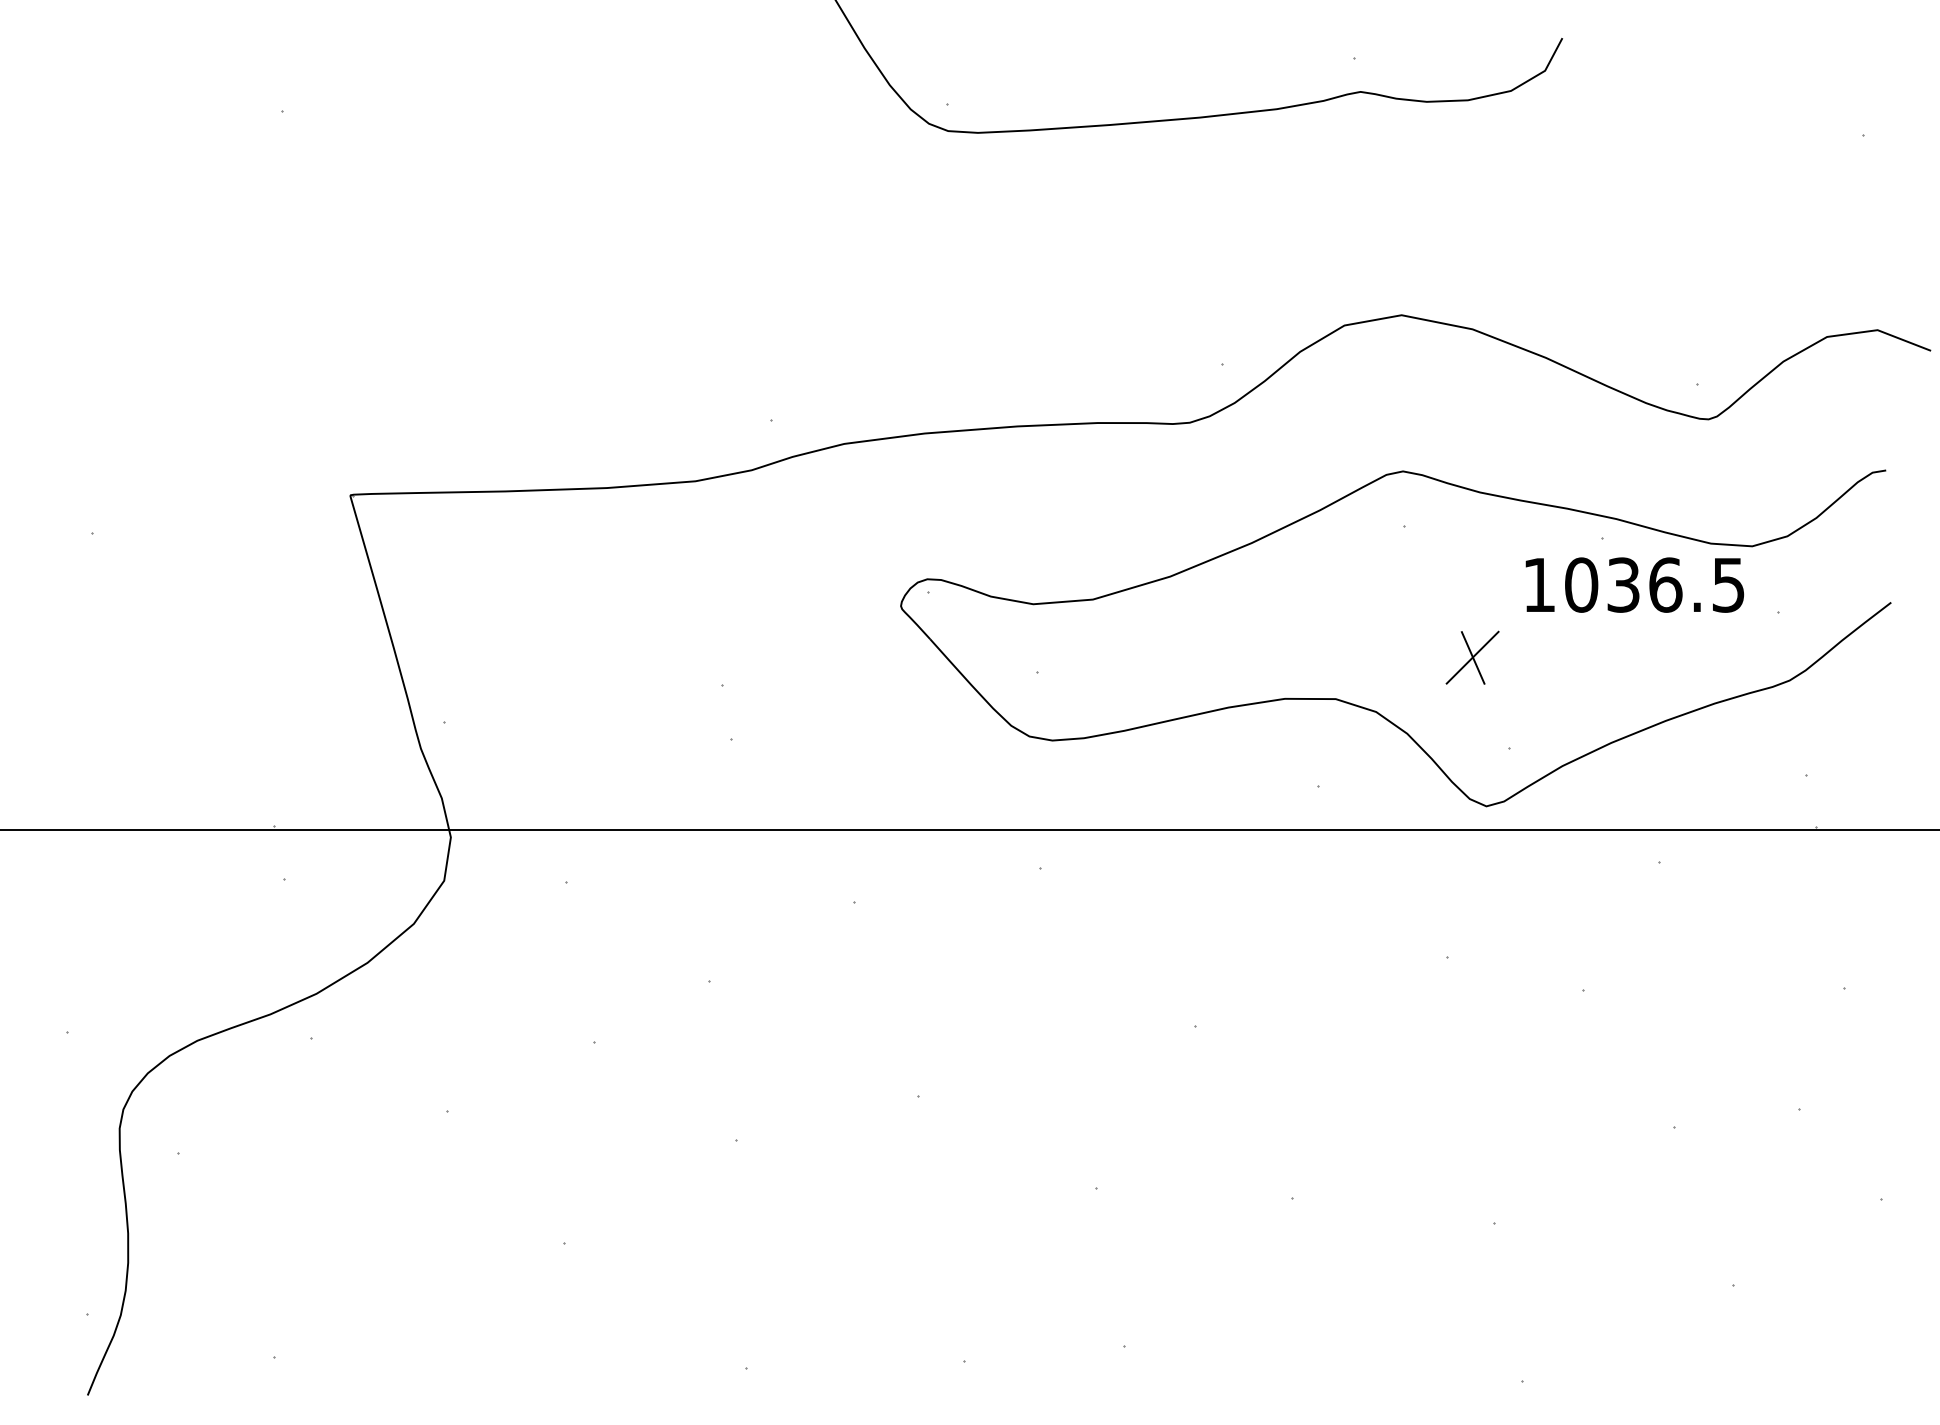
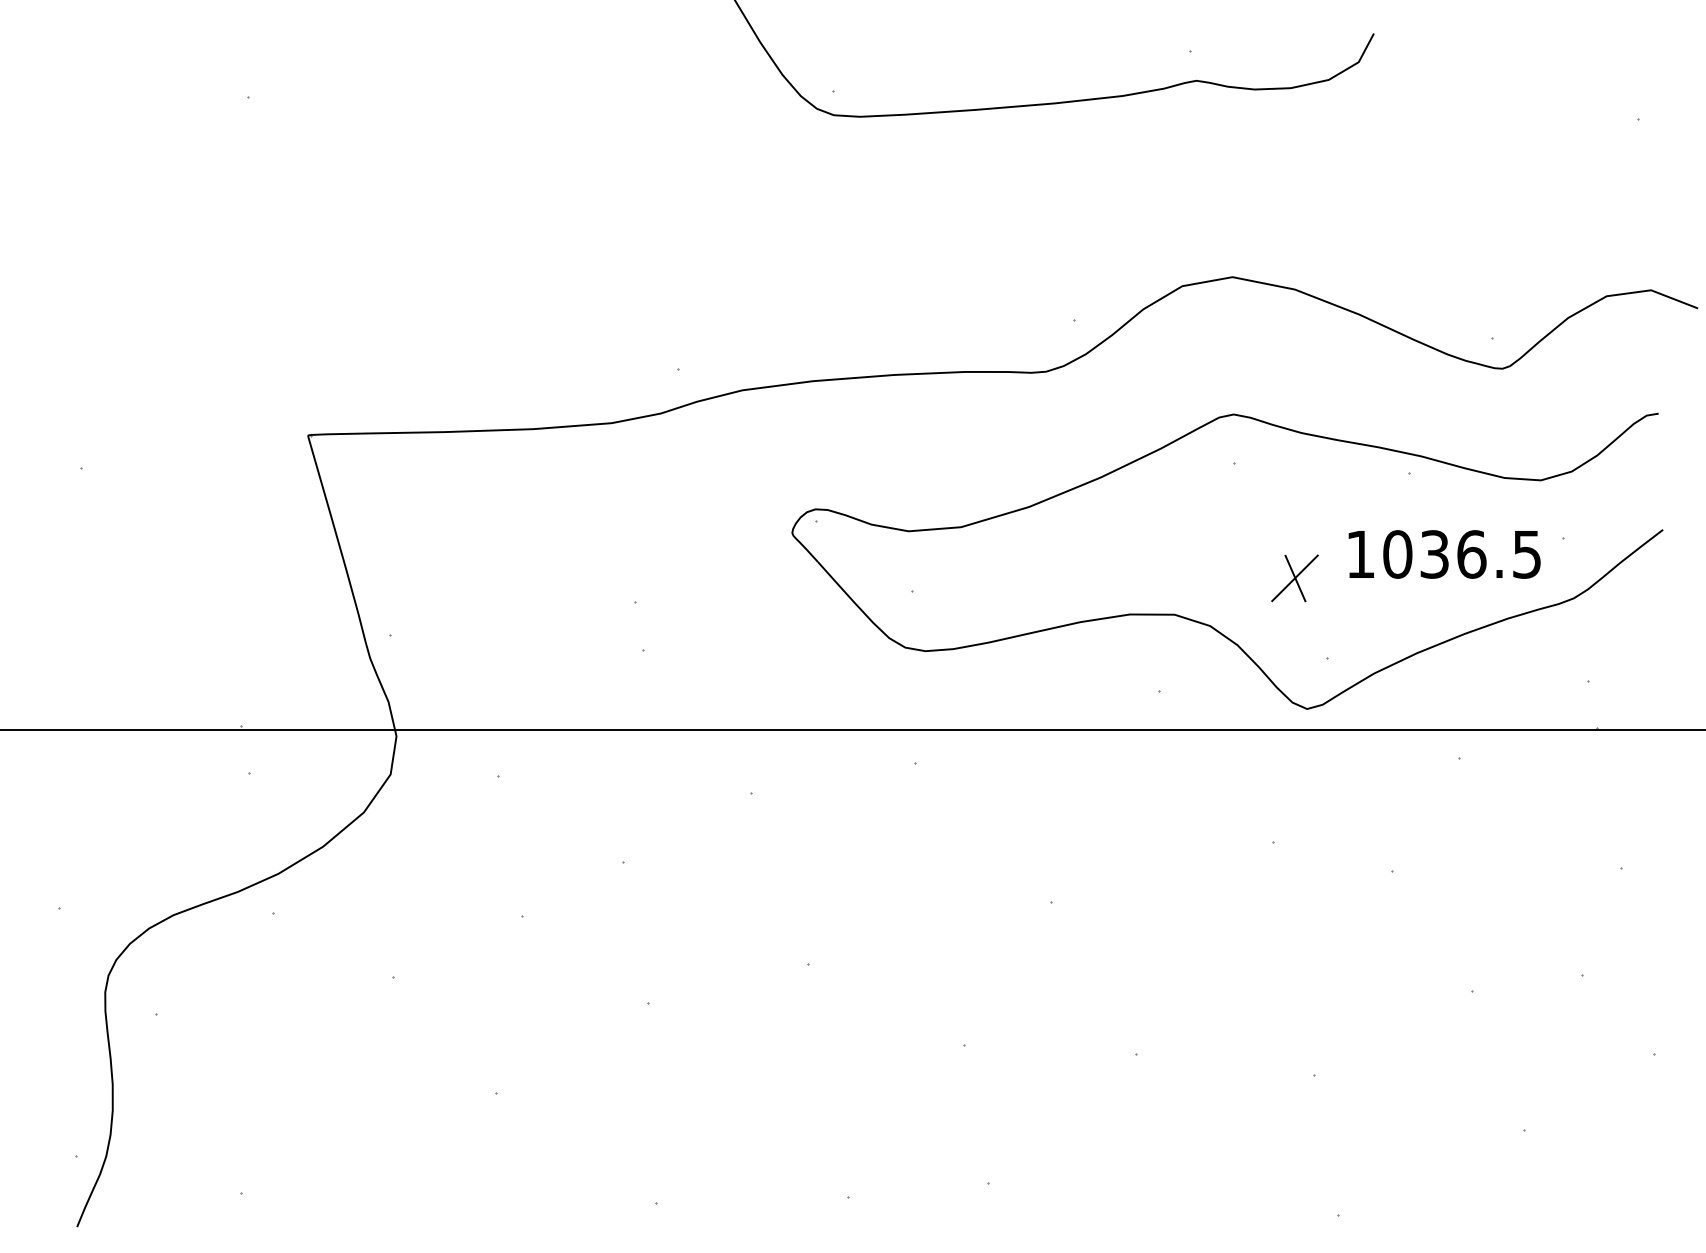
text: (1634, 585) -> (1444, 554), moved

